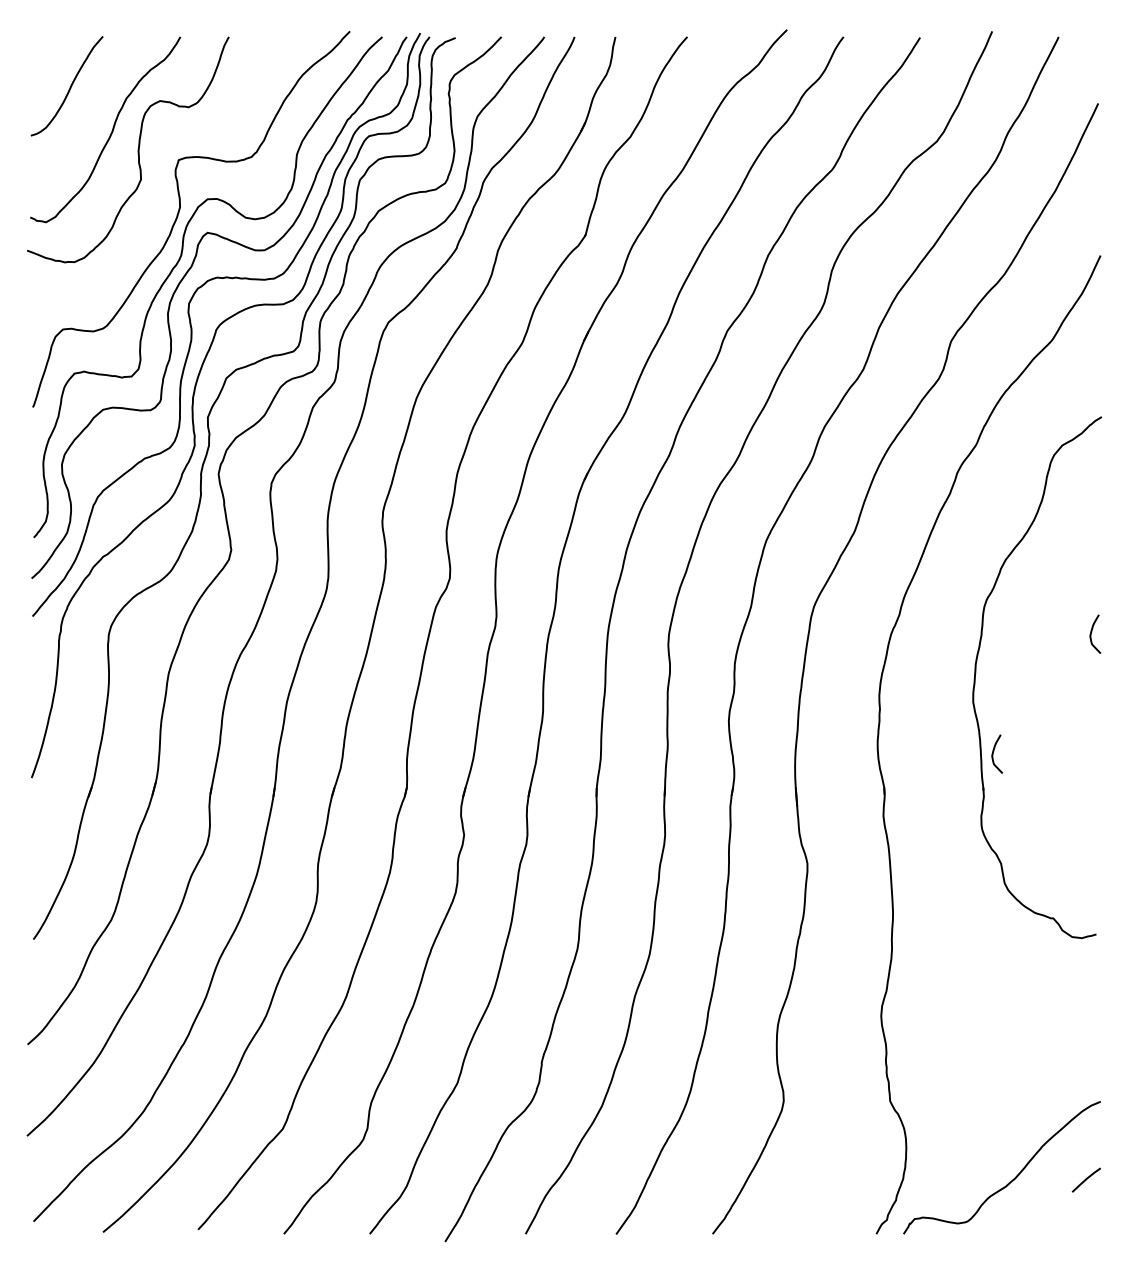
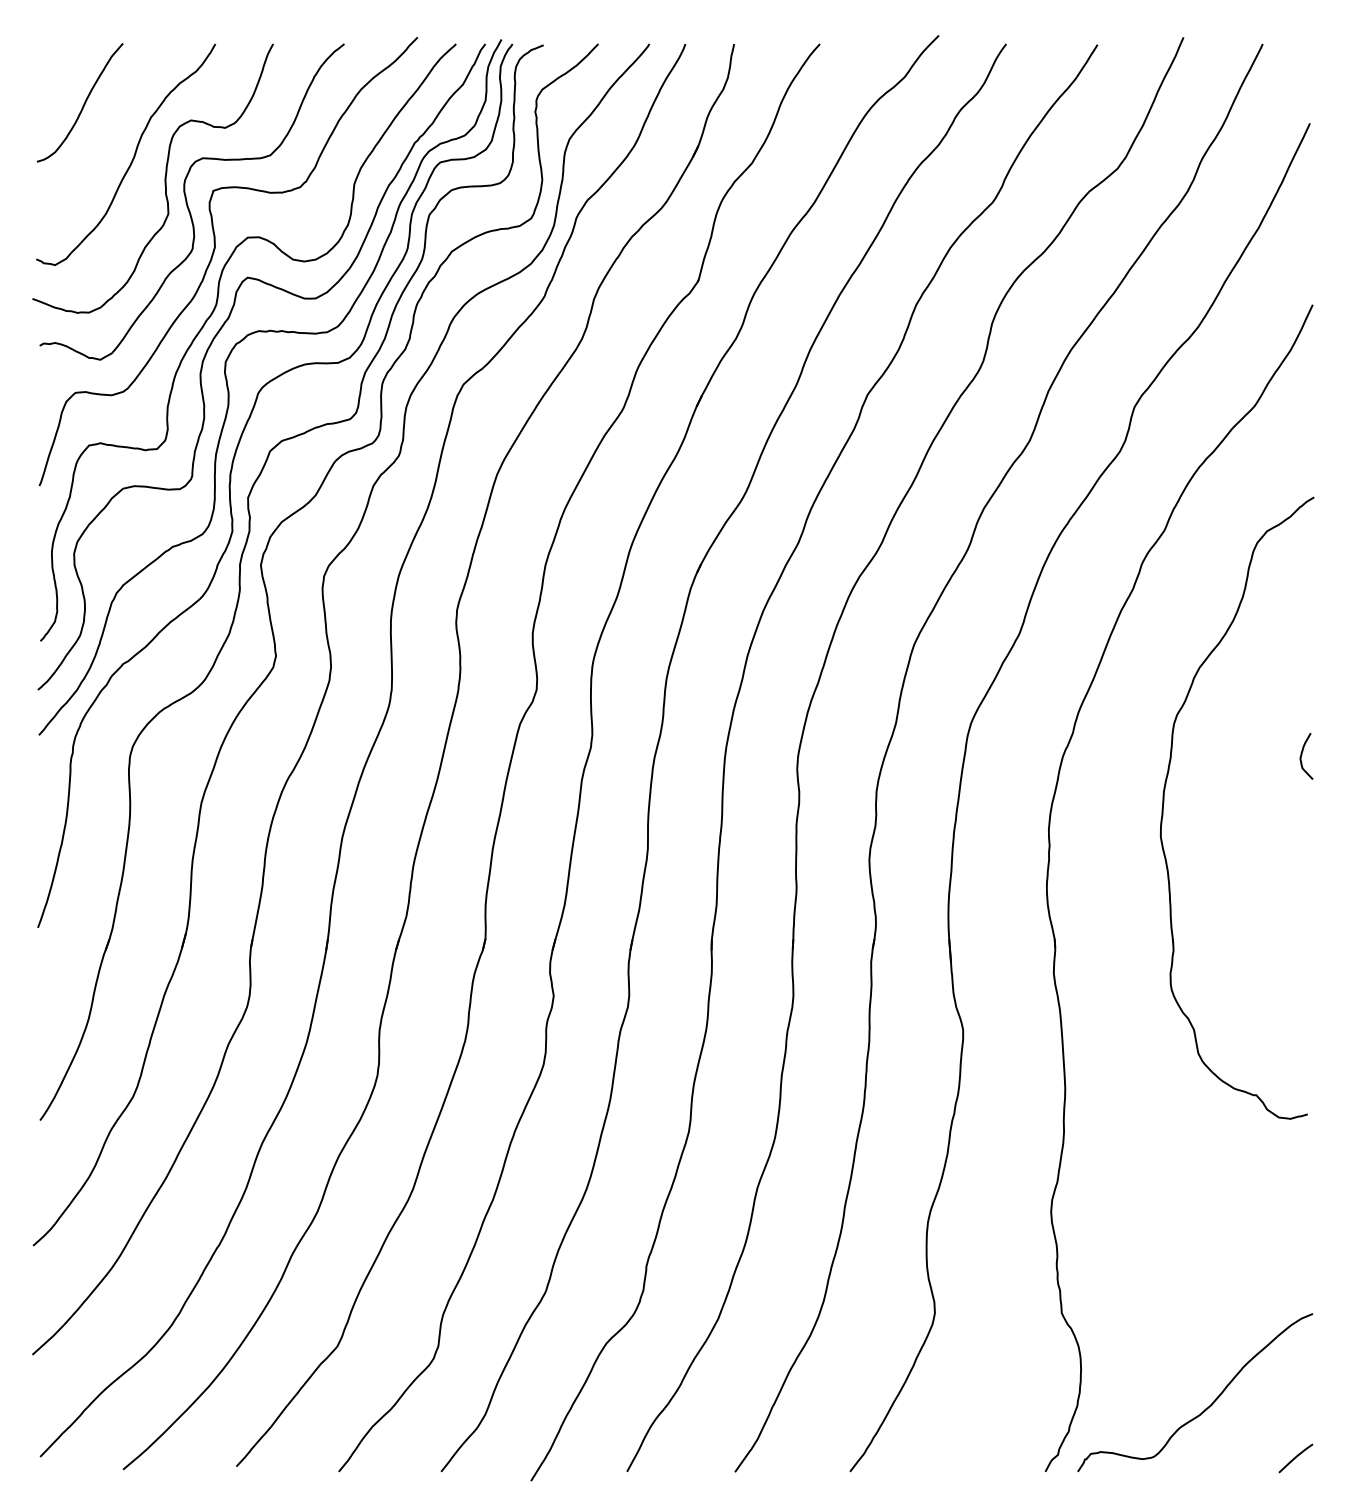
curve: (157, 168) -> (187, 201), added
curve: (993, 753) -> (1185, 898), removed
line: (1086, 1180) -> (1295, 1458), moved

